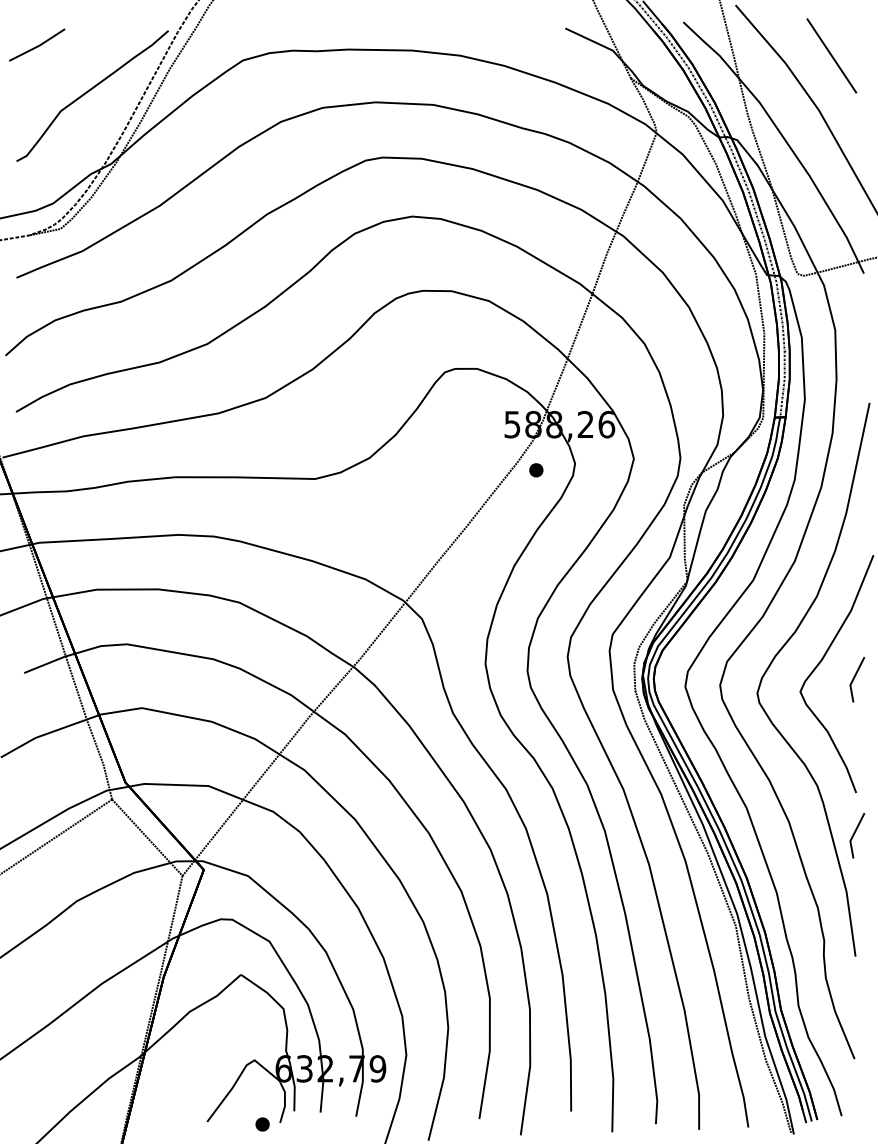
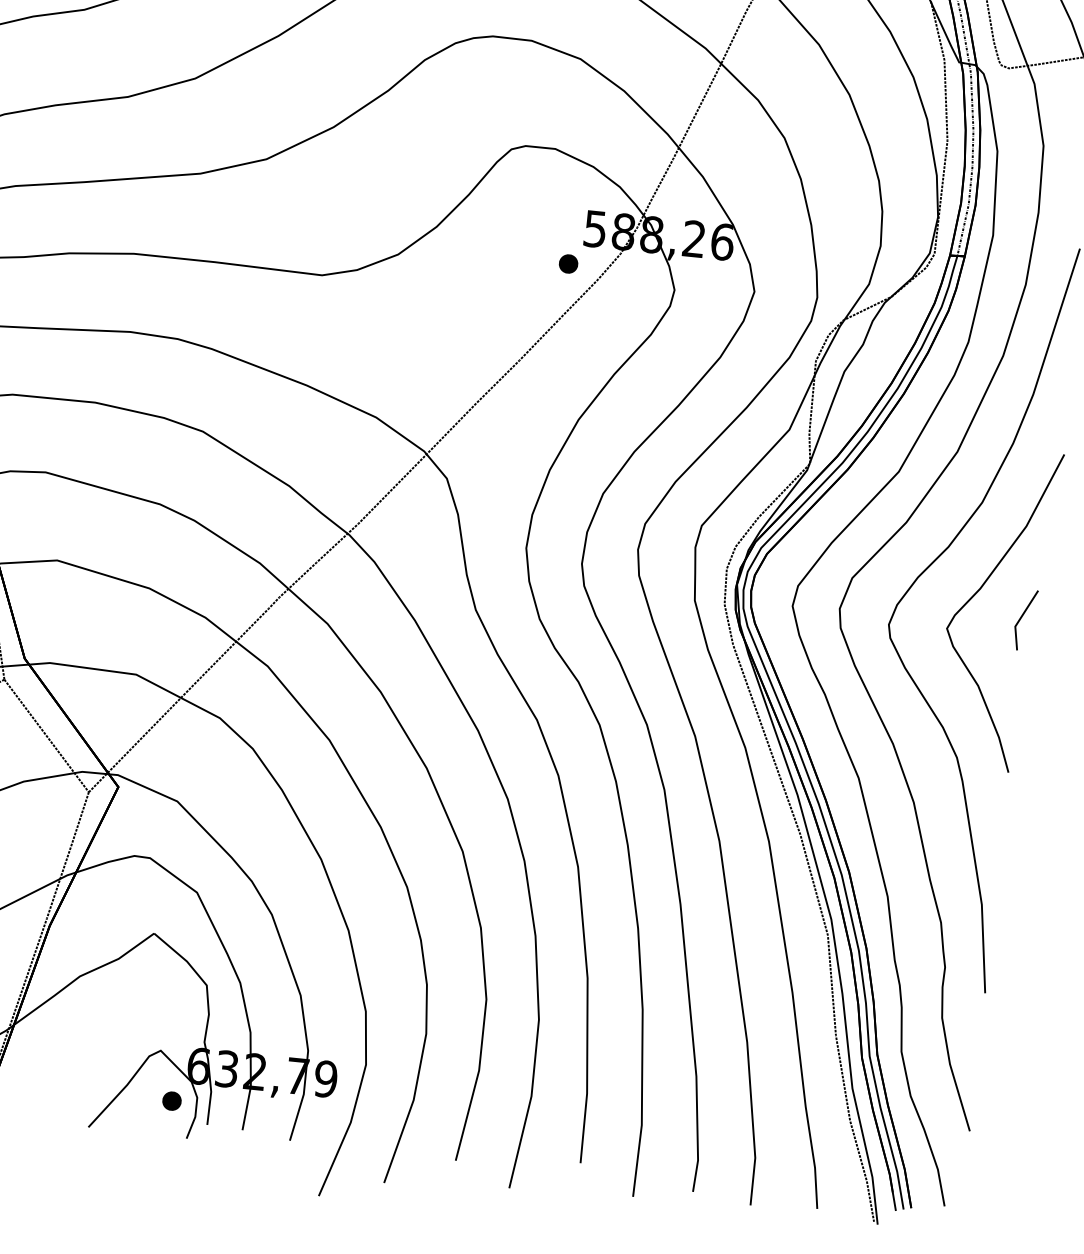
part: (536, 470) -> (568, 264), moved
line: (855, 833) -> (1001, 827), removed
part: (262, 1124) -> (171, 1101), moved

